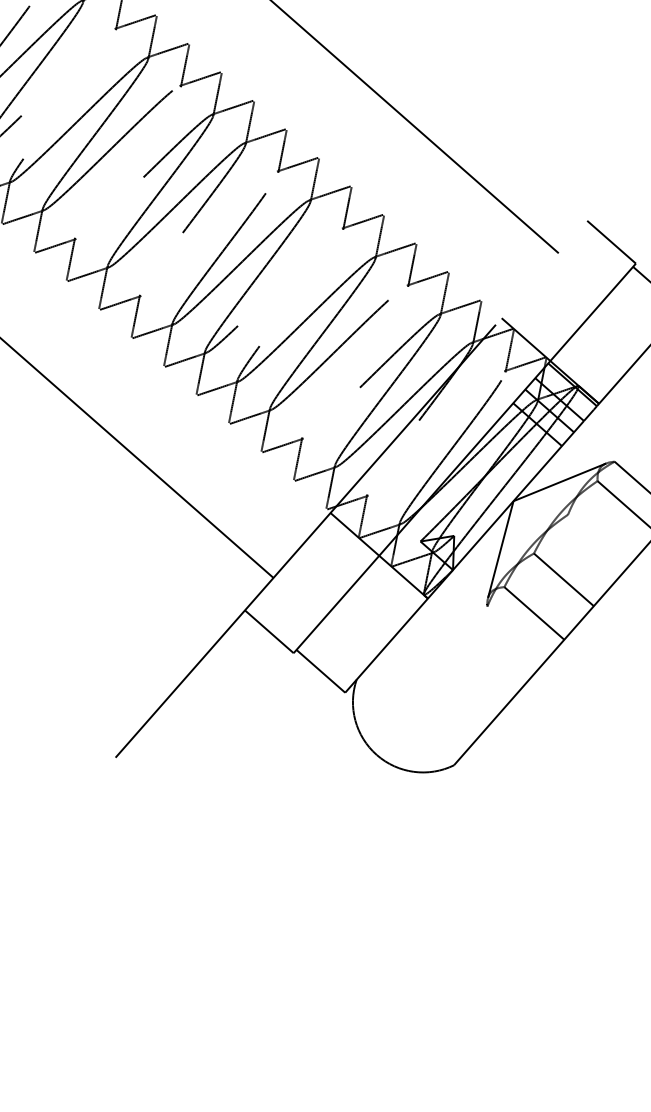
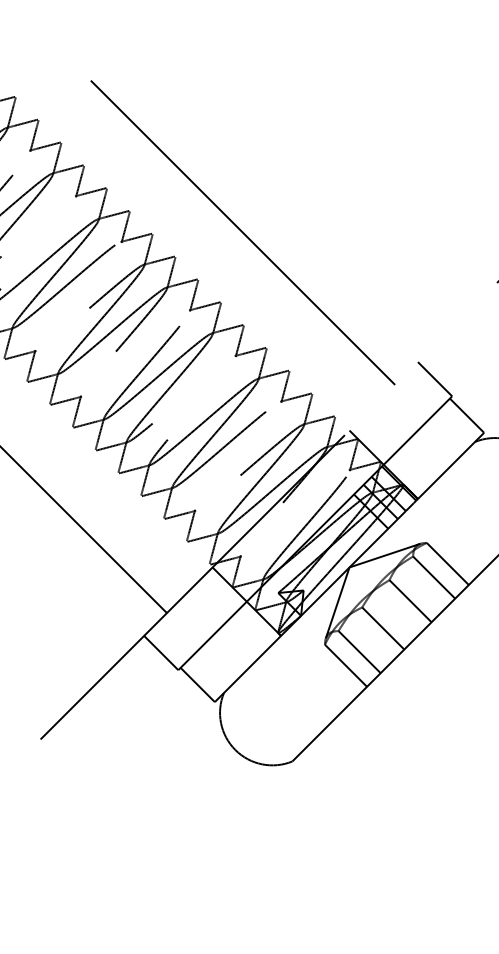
line: (597, 541) -> (410, 601), added
line: (516, 632) -> (345, 665), added

